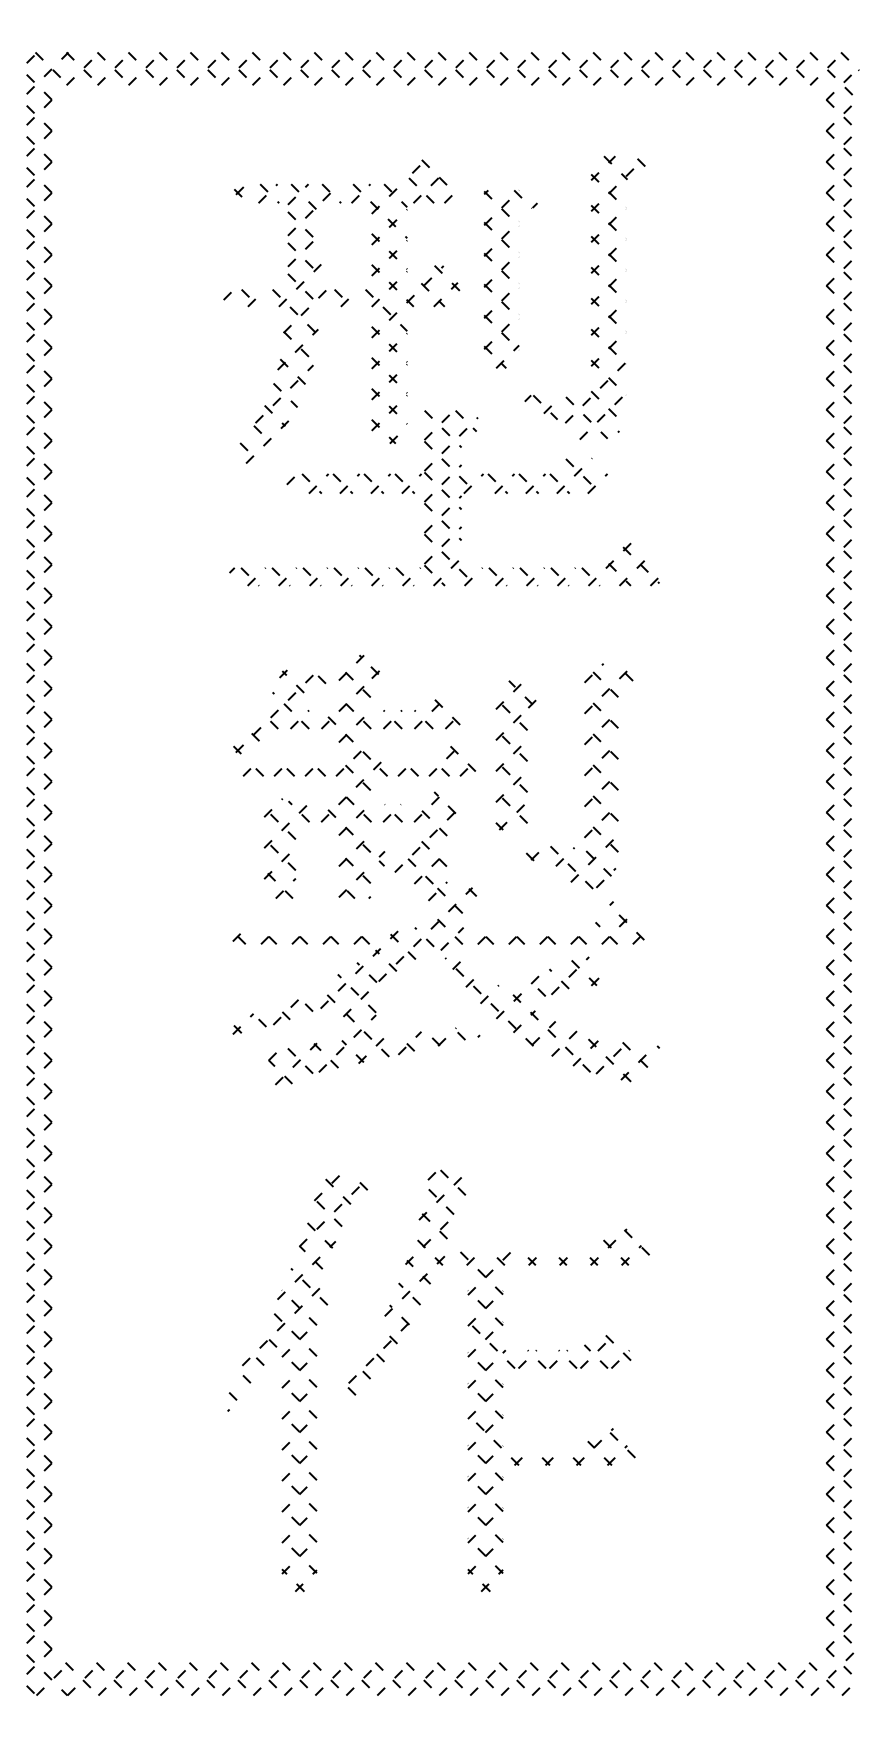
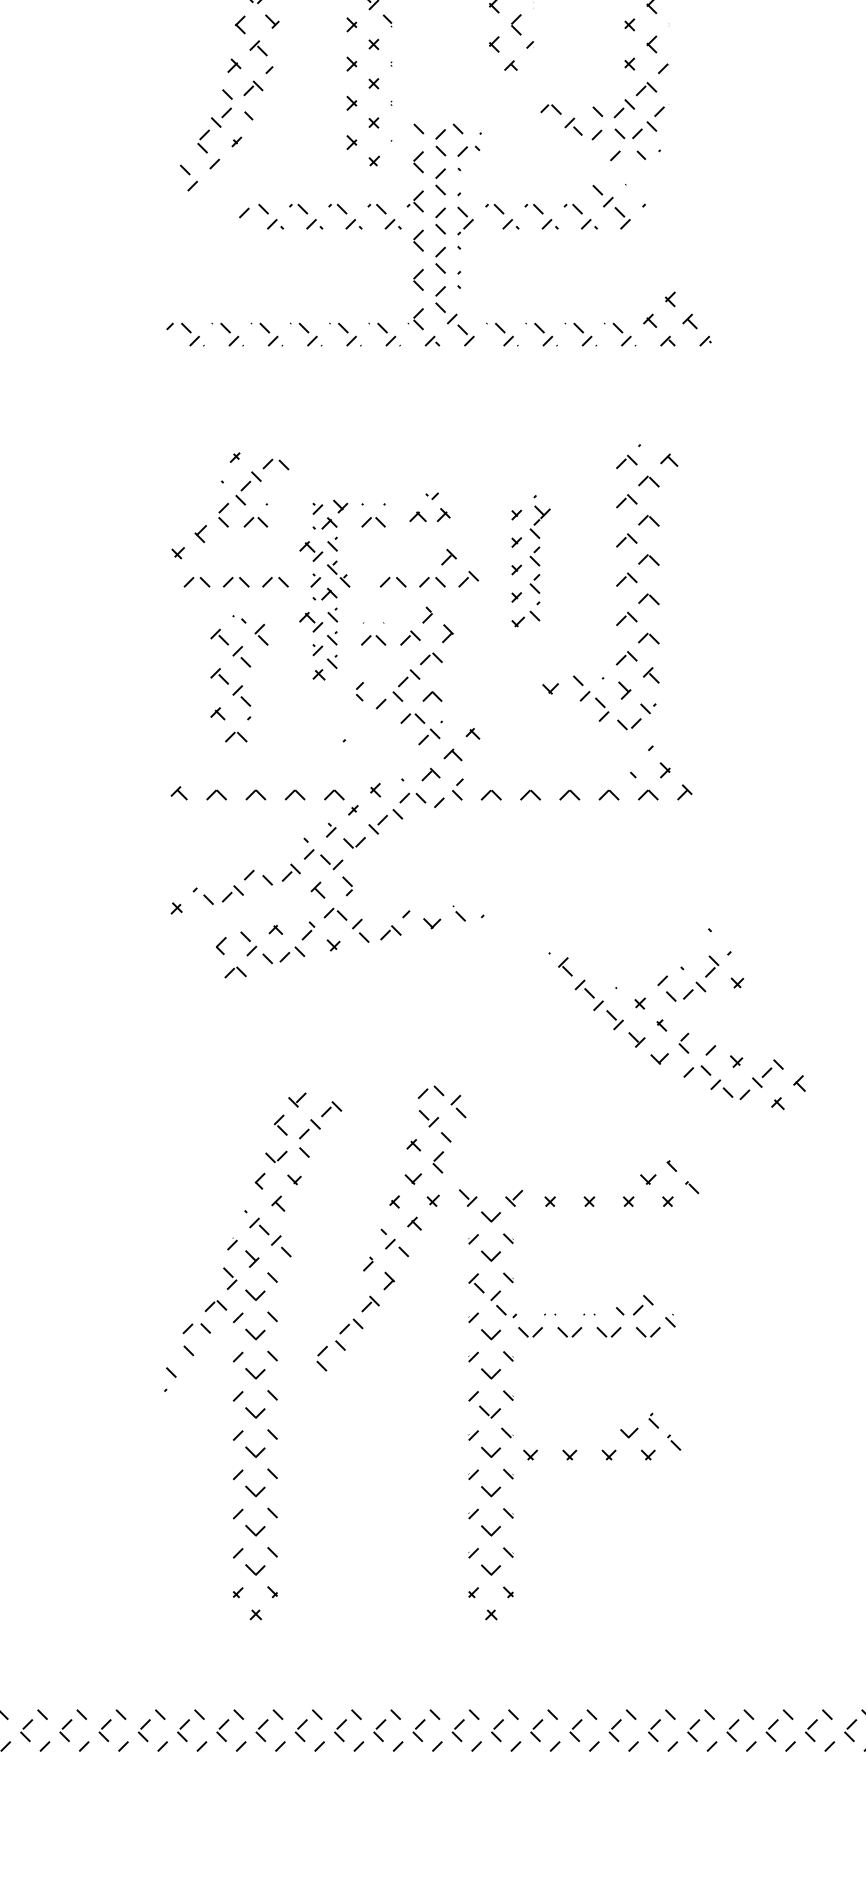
part: (437, 714) -> (430, 508), size x0.7
part: (515, 755) -> (529, 560), size x0.7
part: (353, 776) -> (323, 587), size x0.6
part: (551, 1024) -> (683, 1037), moved

